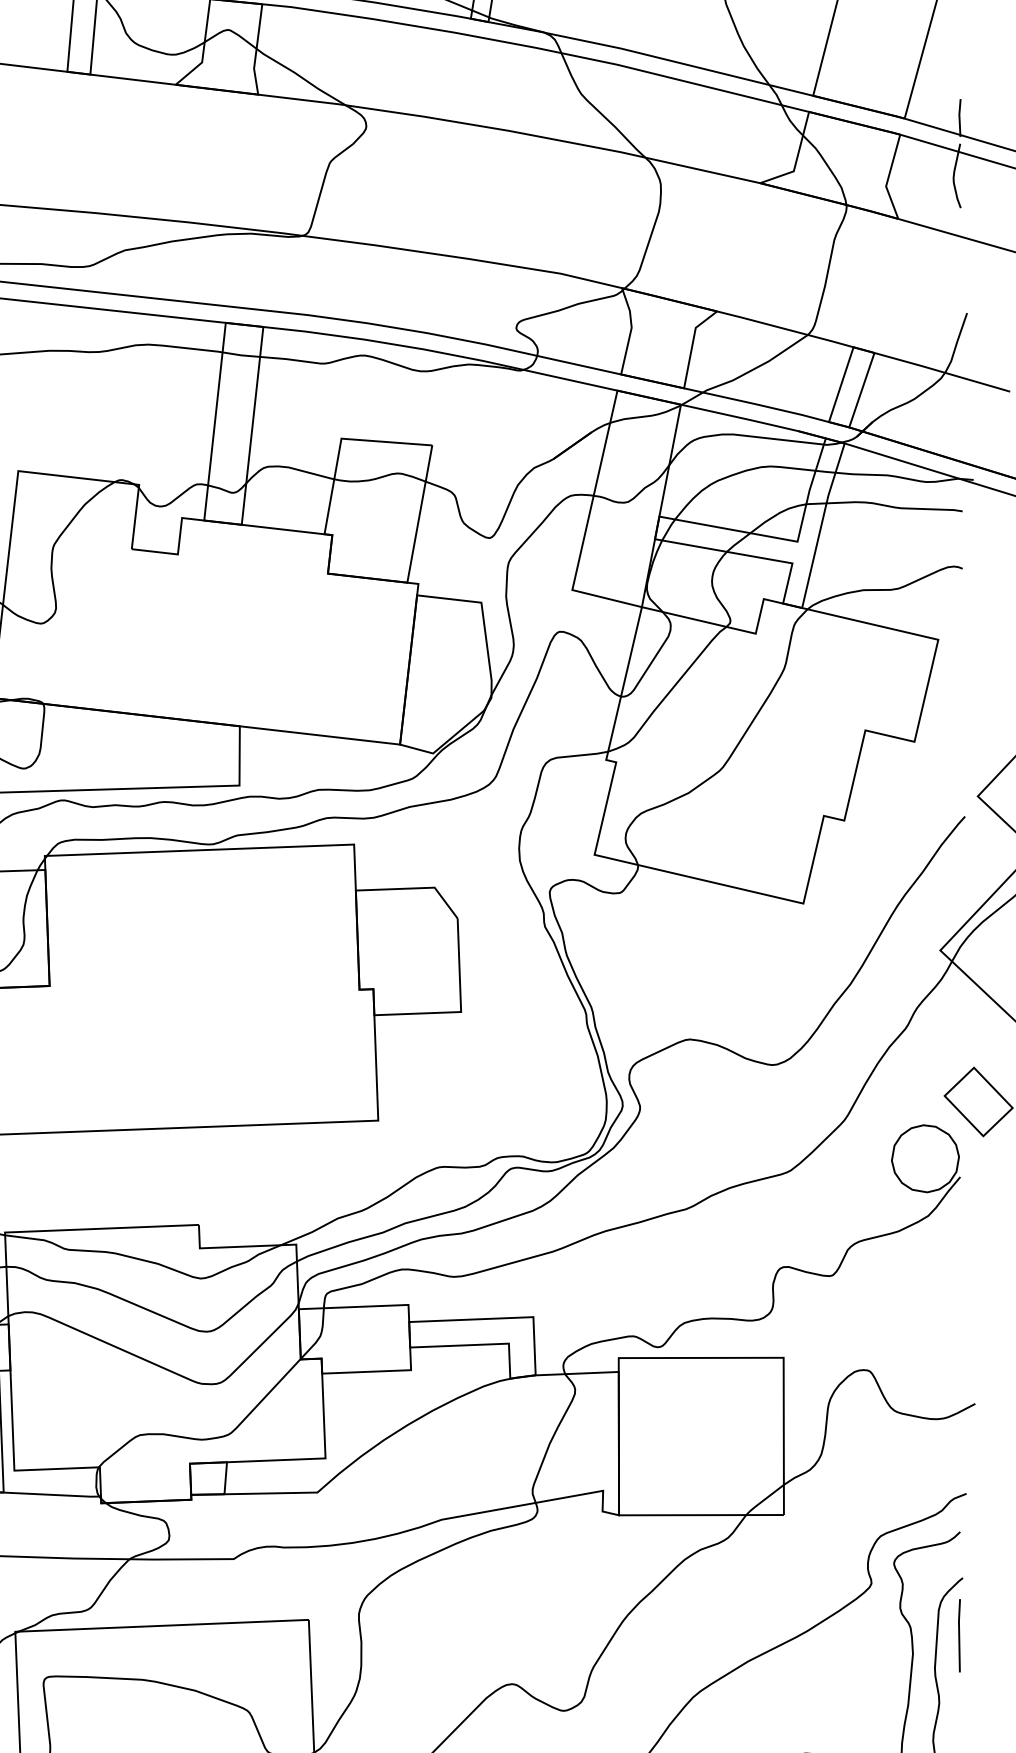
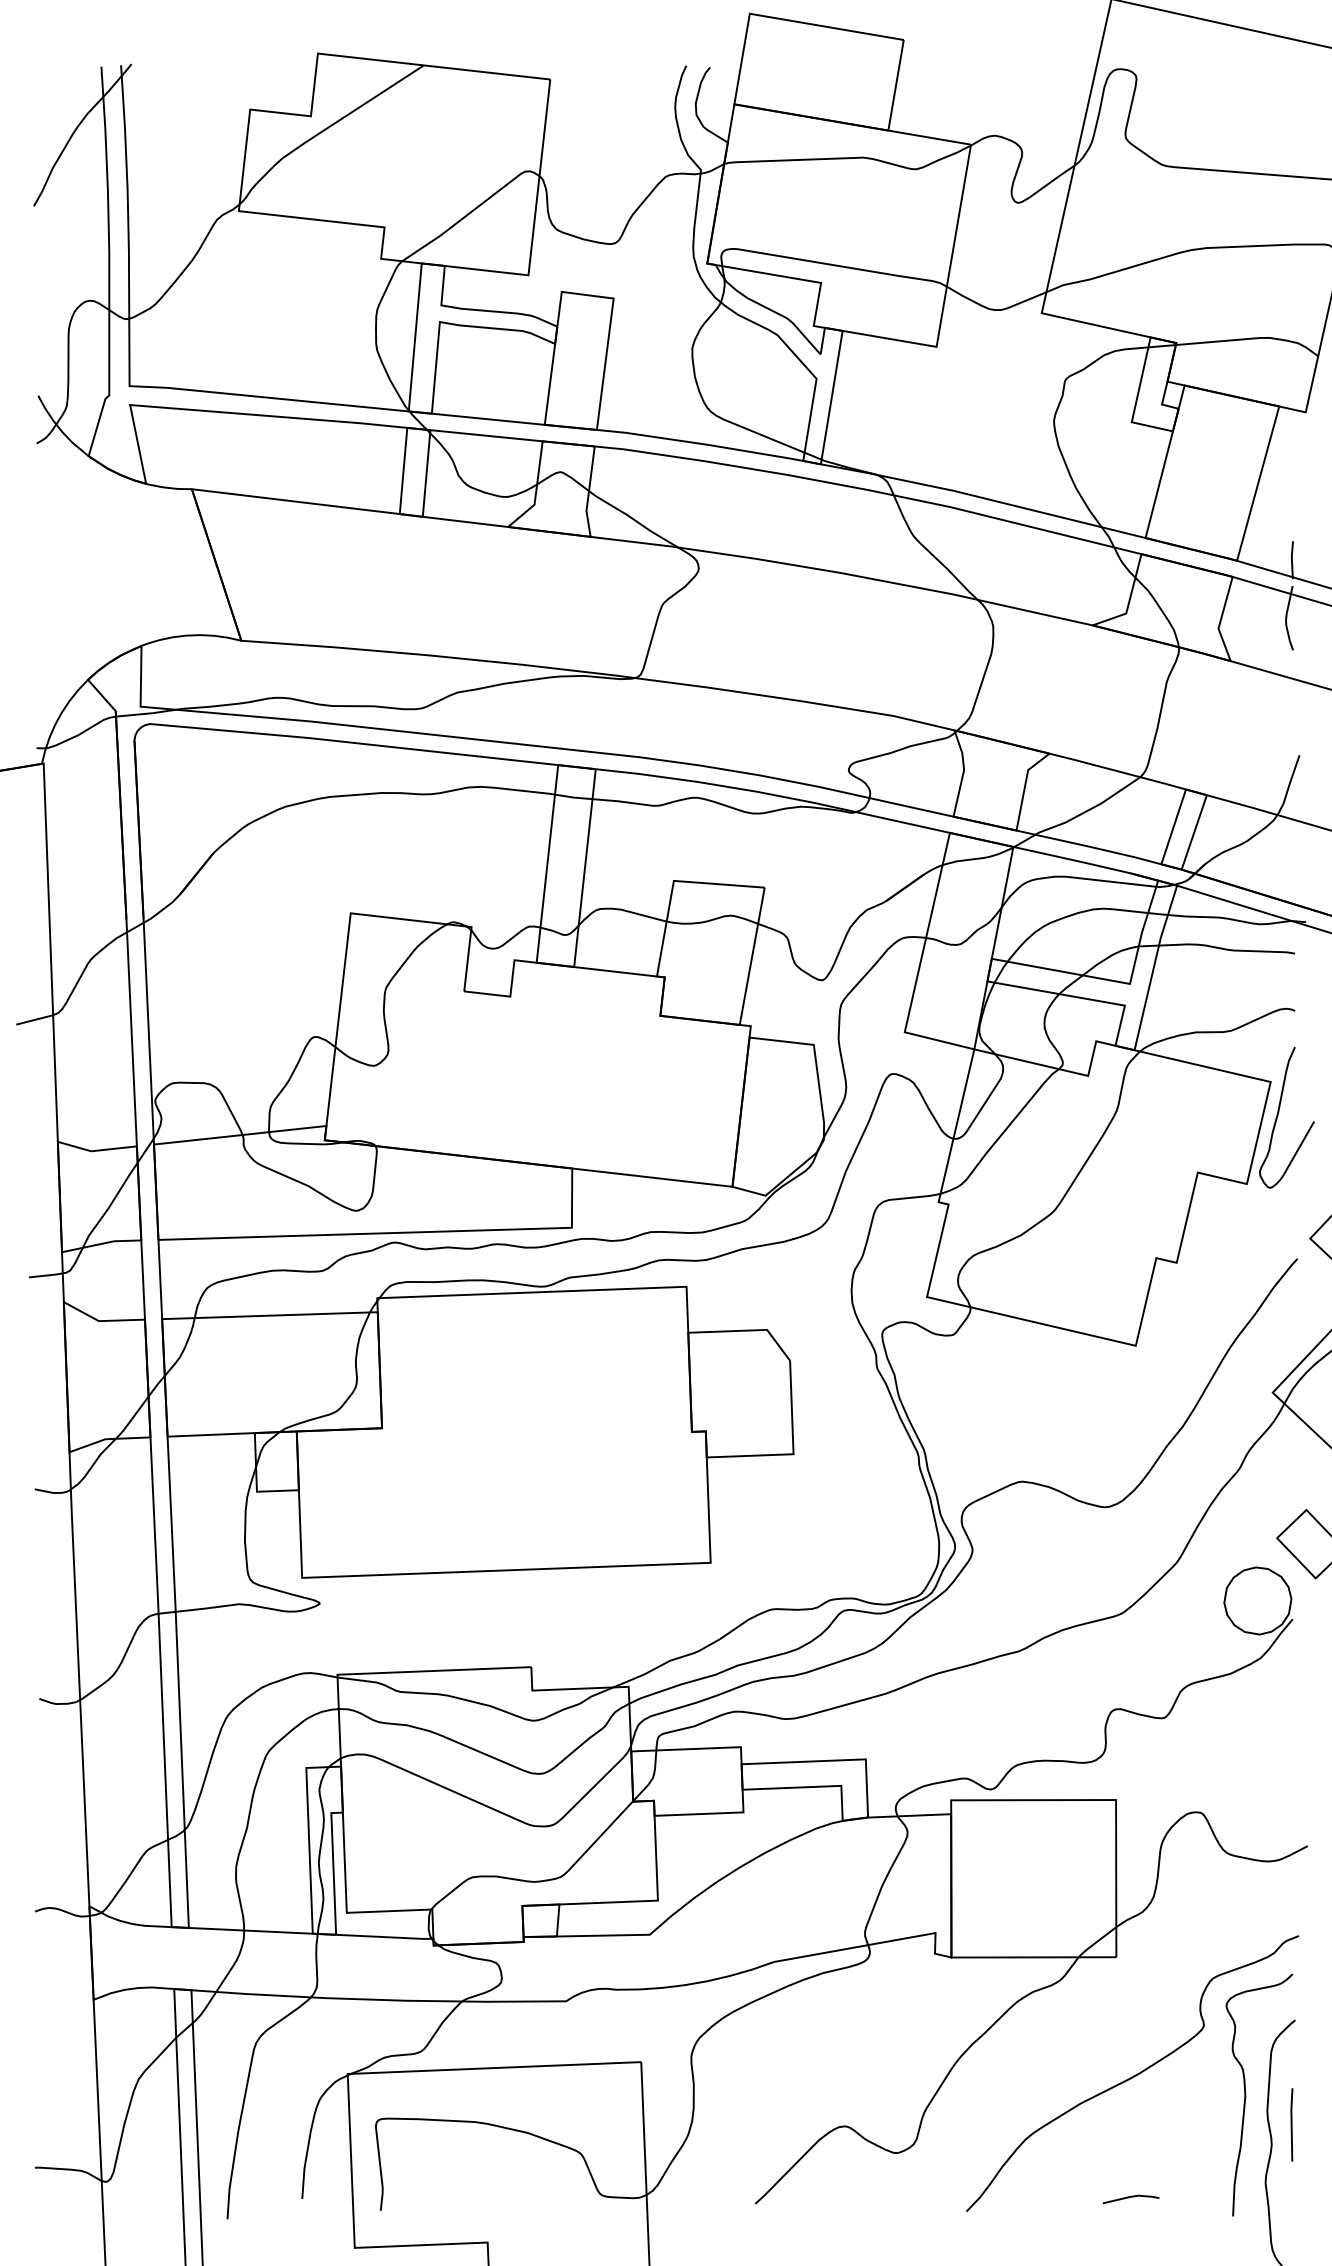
curve: (946, 674) -> (1278, 1116), added
line: (959, 1635) -> (1291, 2124), moved

